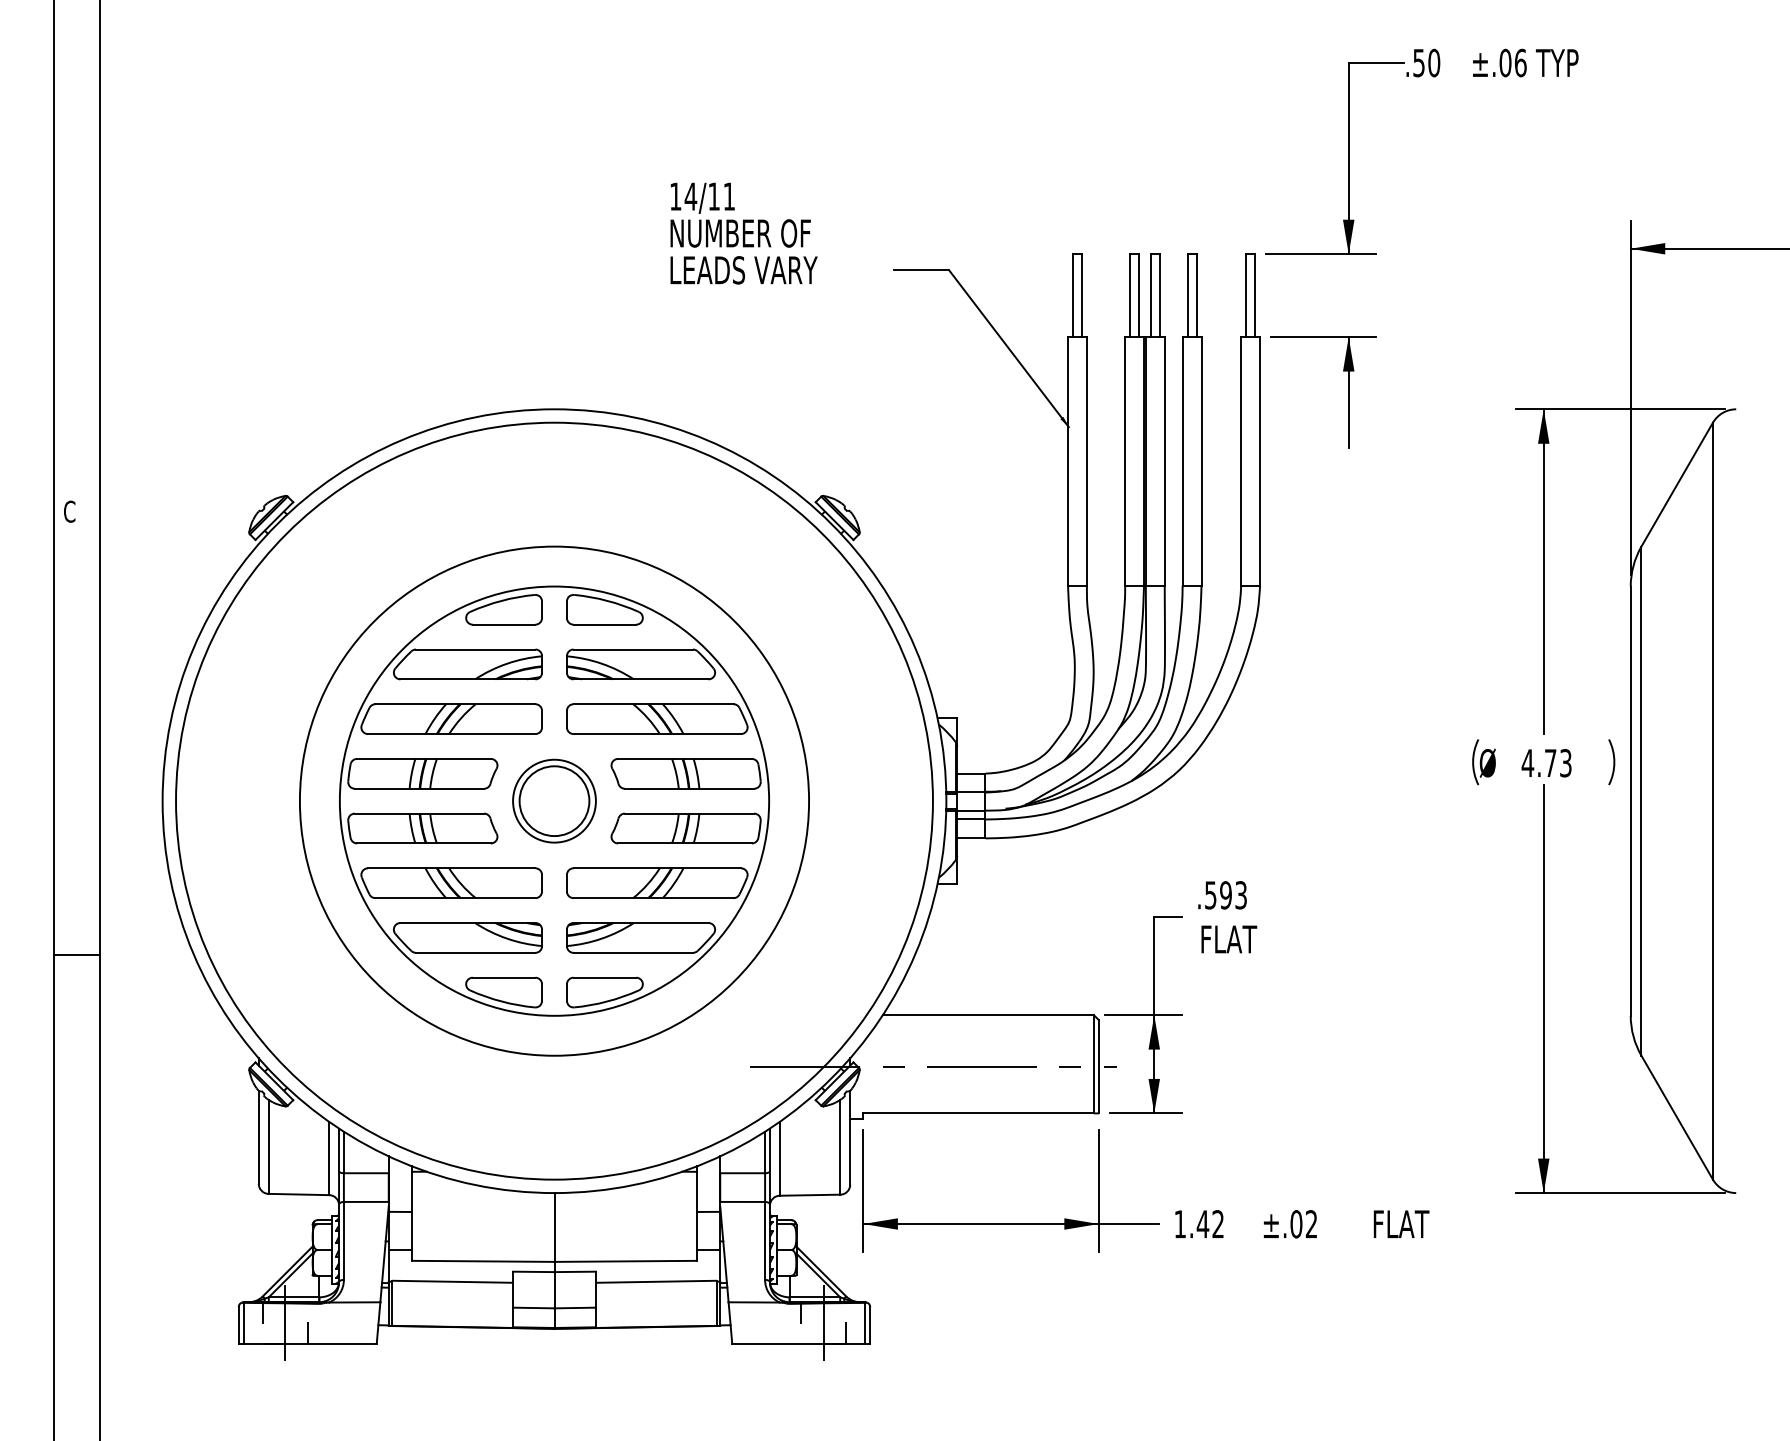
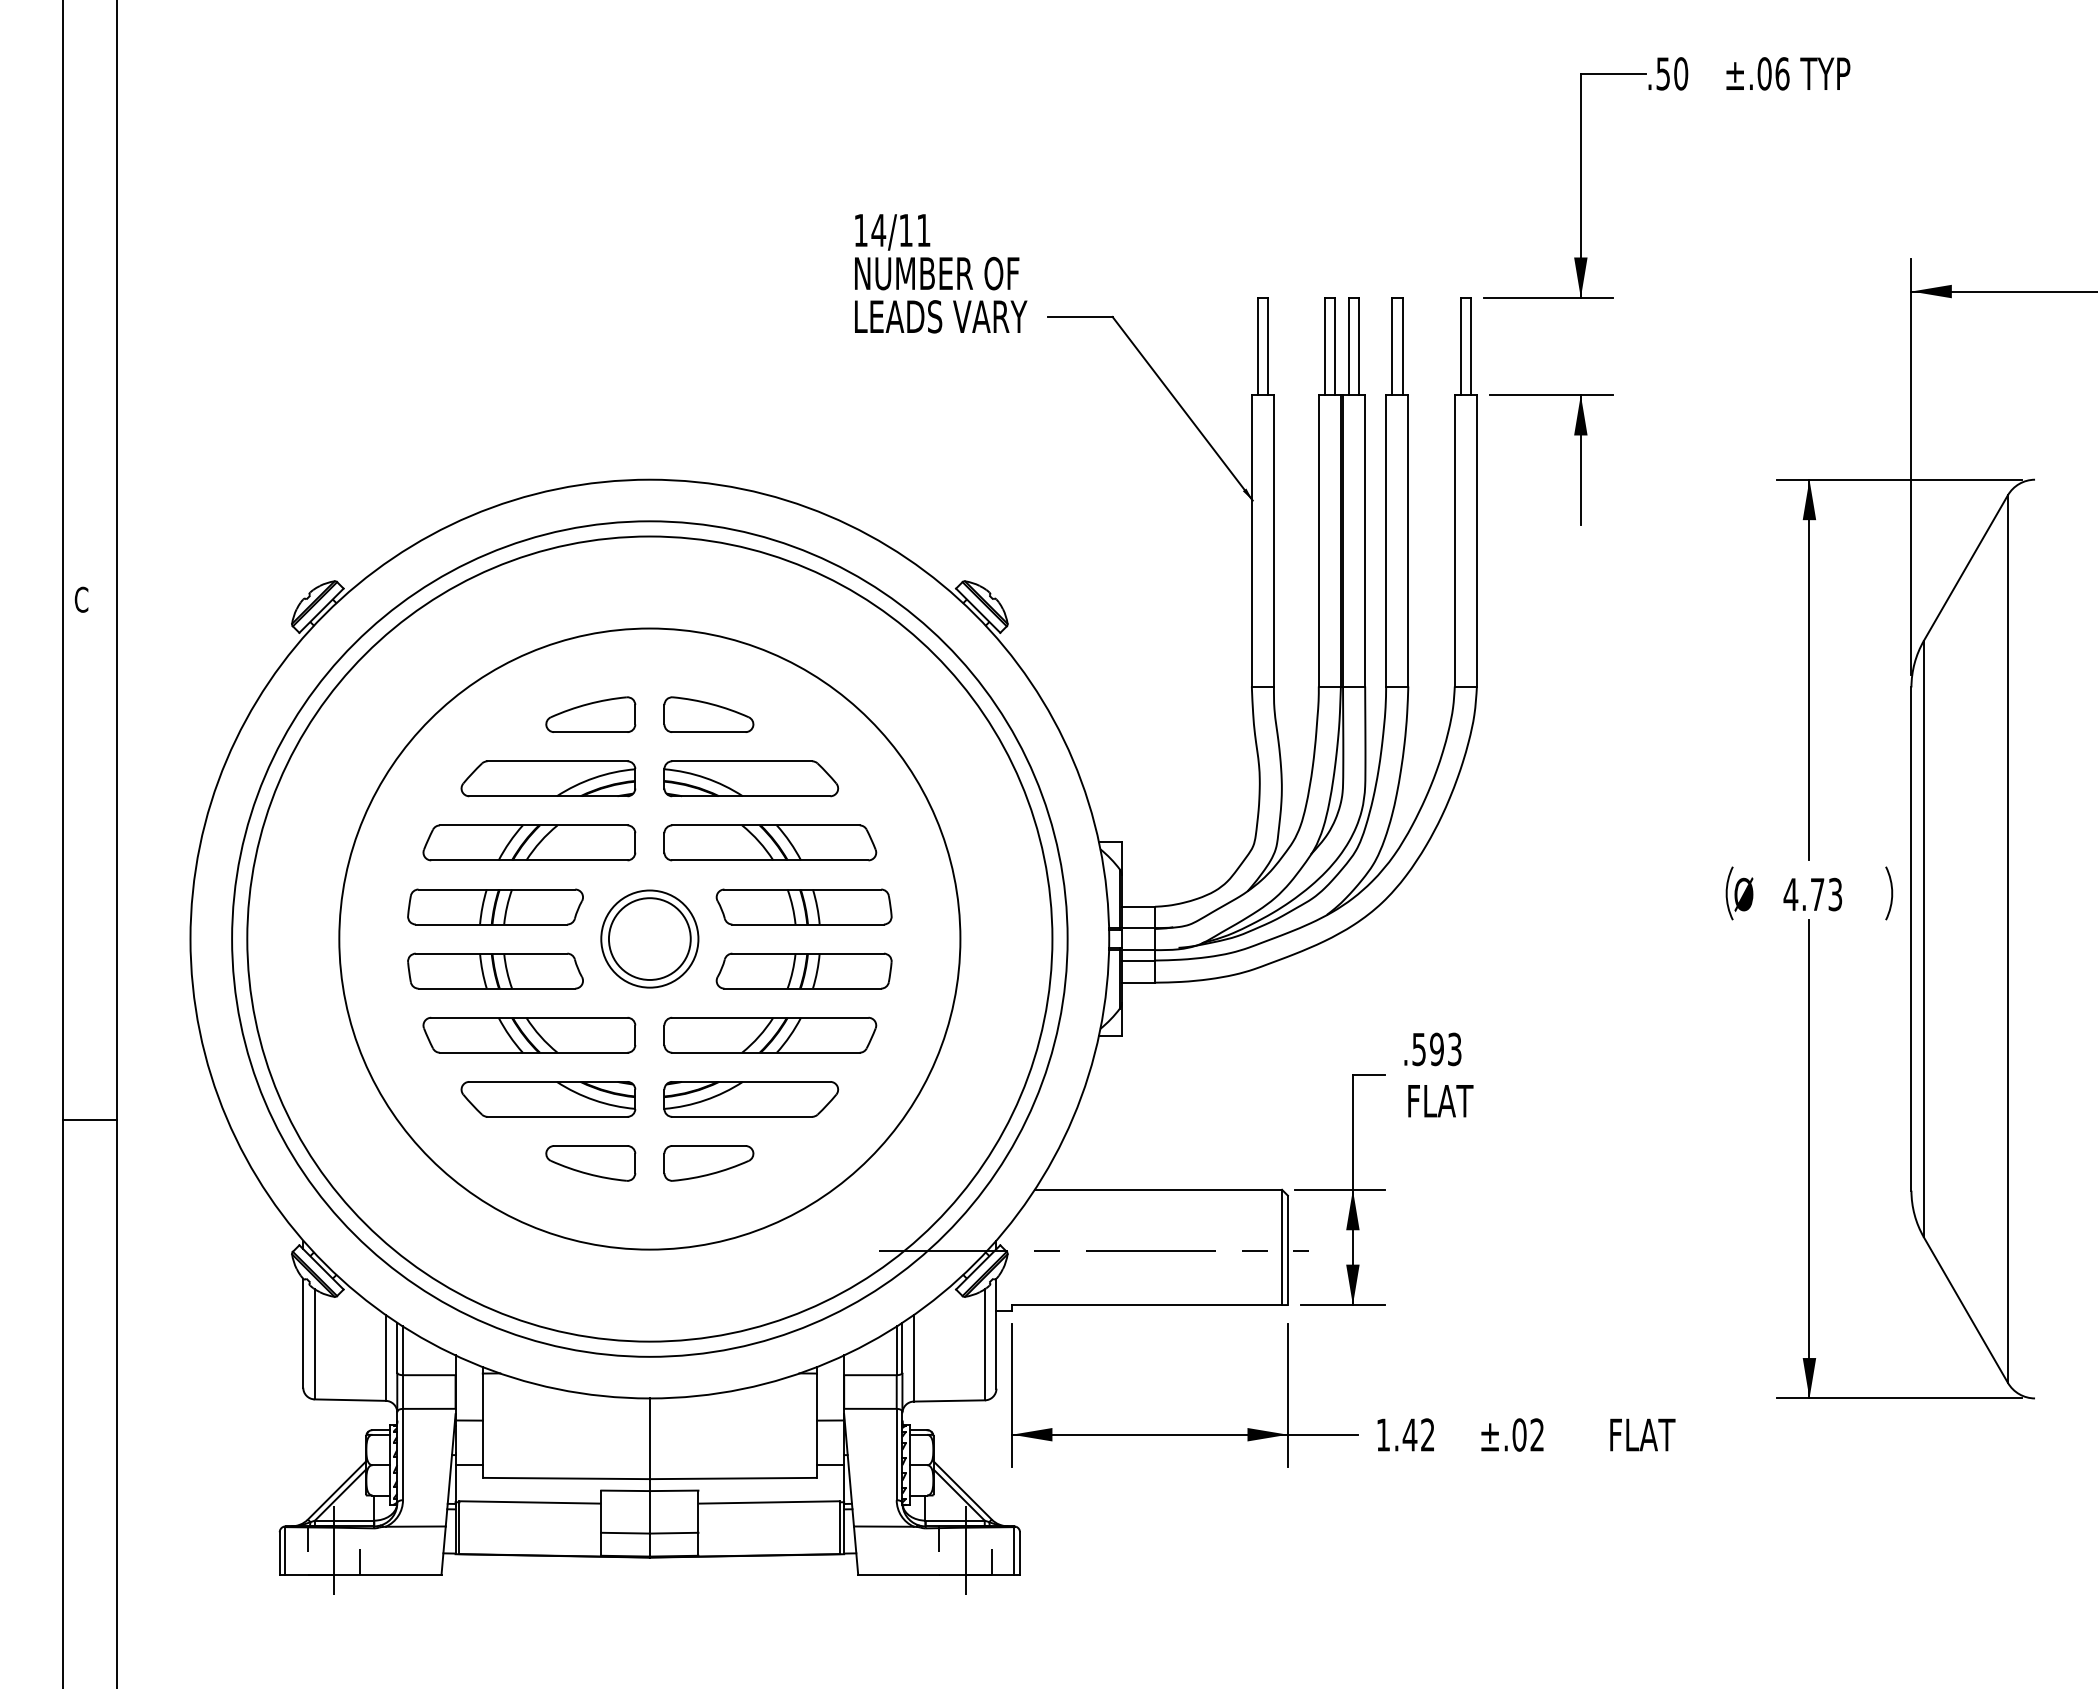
text: (744, 233) -> (941, 273), moved
circle: (554, 800) -> (649, 938), size x0.7
circle: (554, 800) -> (649, 938), size x1.4
circle: (554, 800) -> (649, 938), size x1.6

